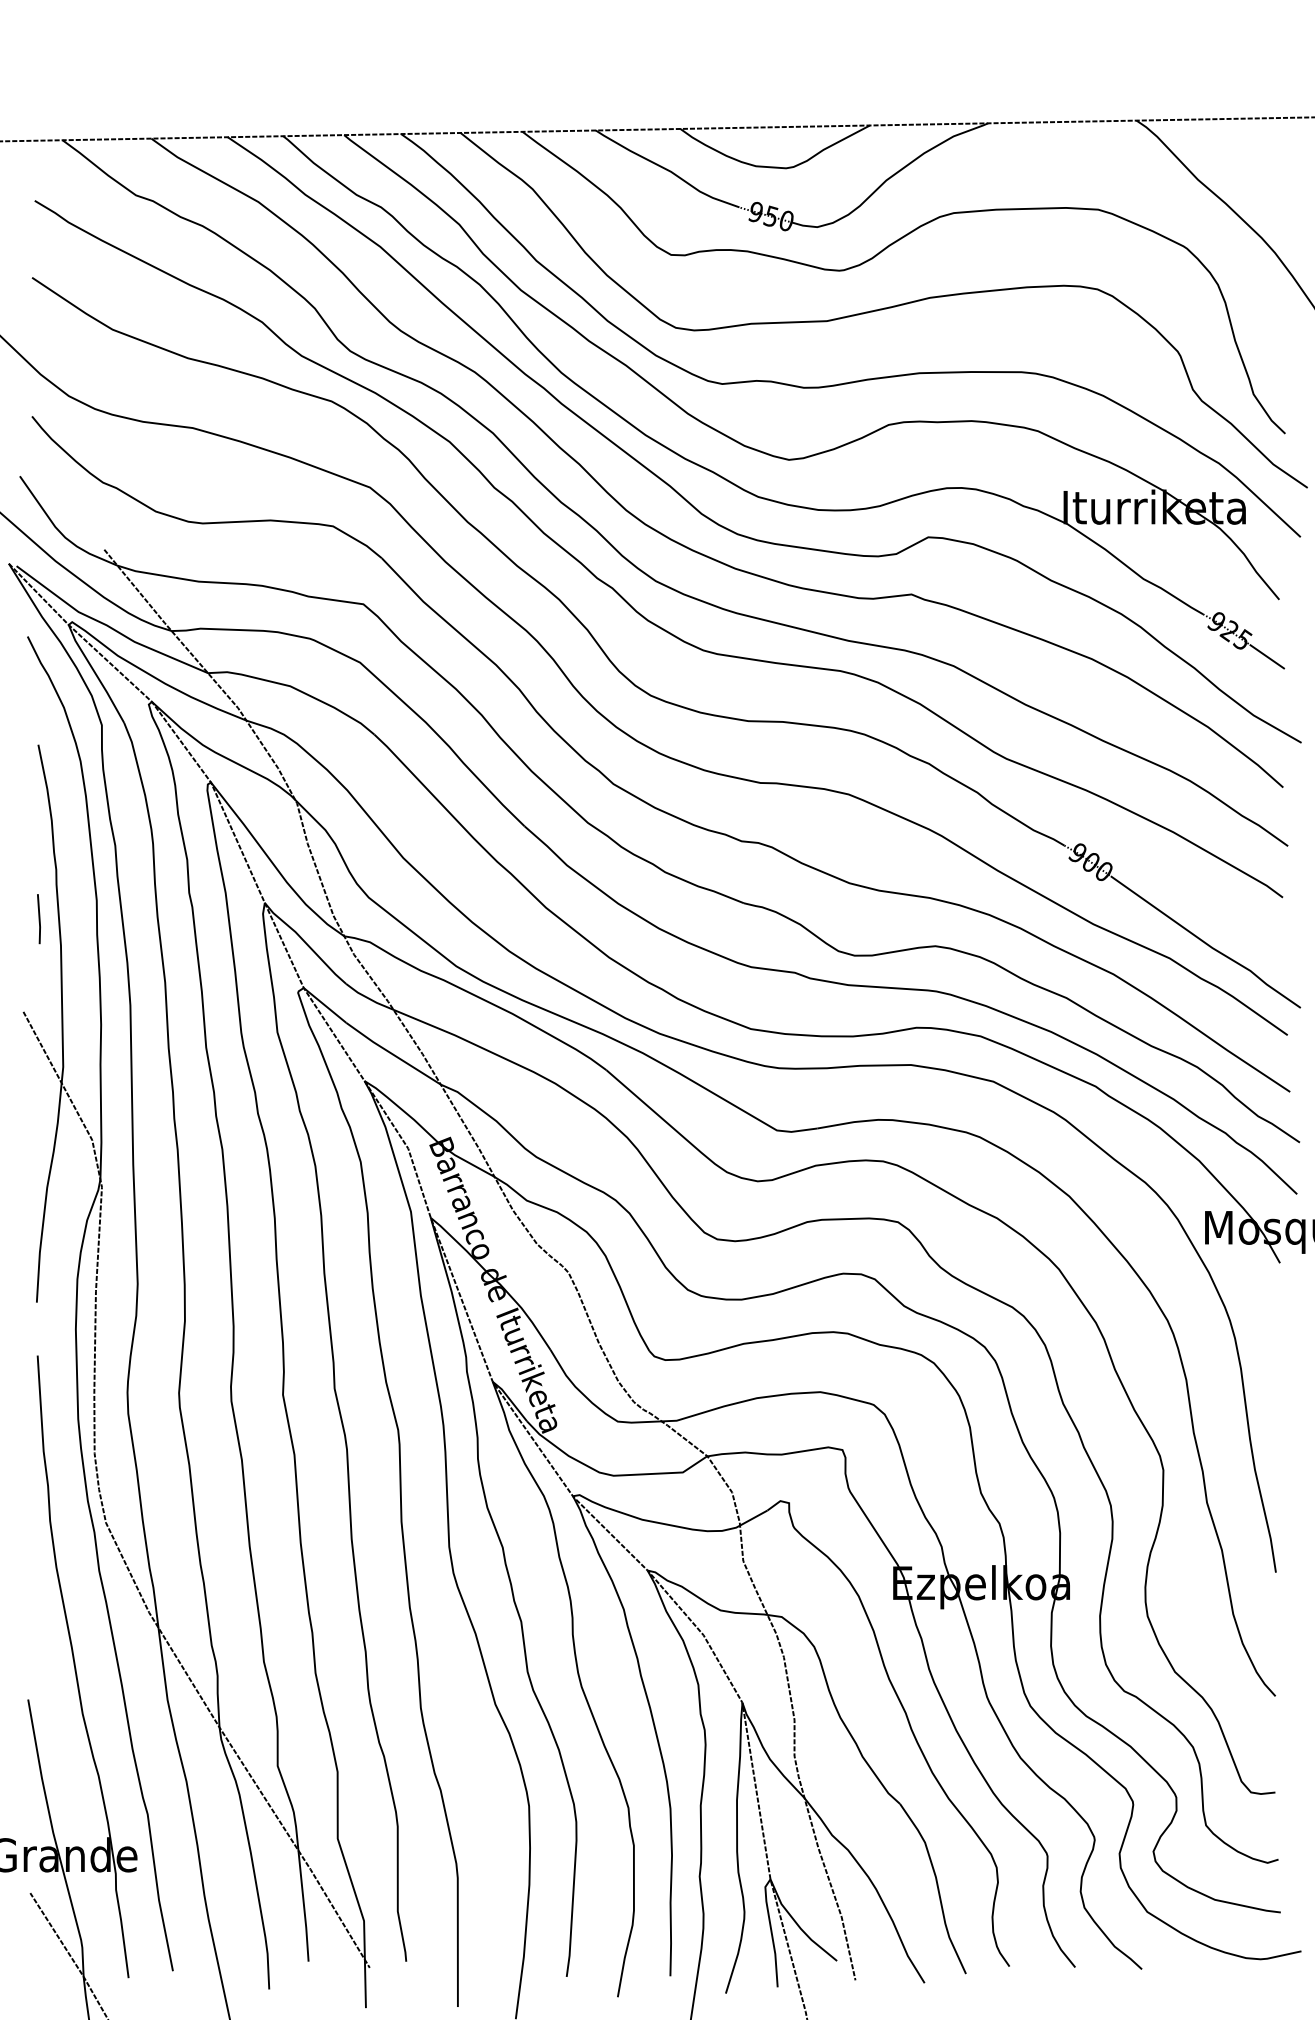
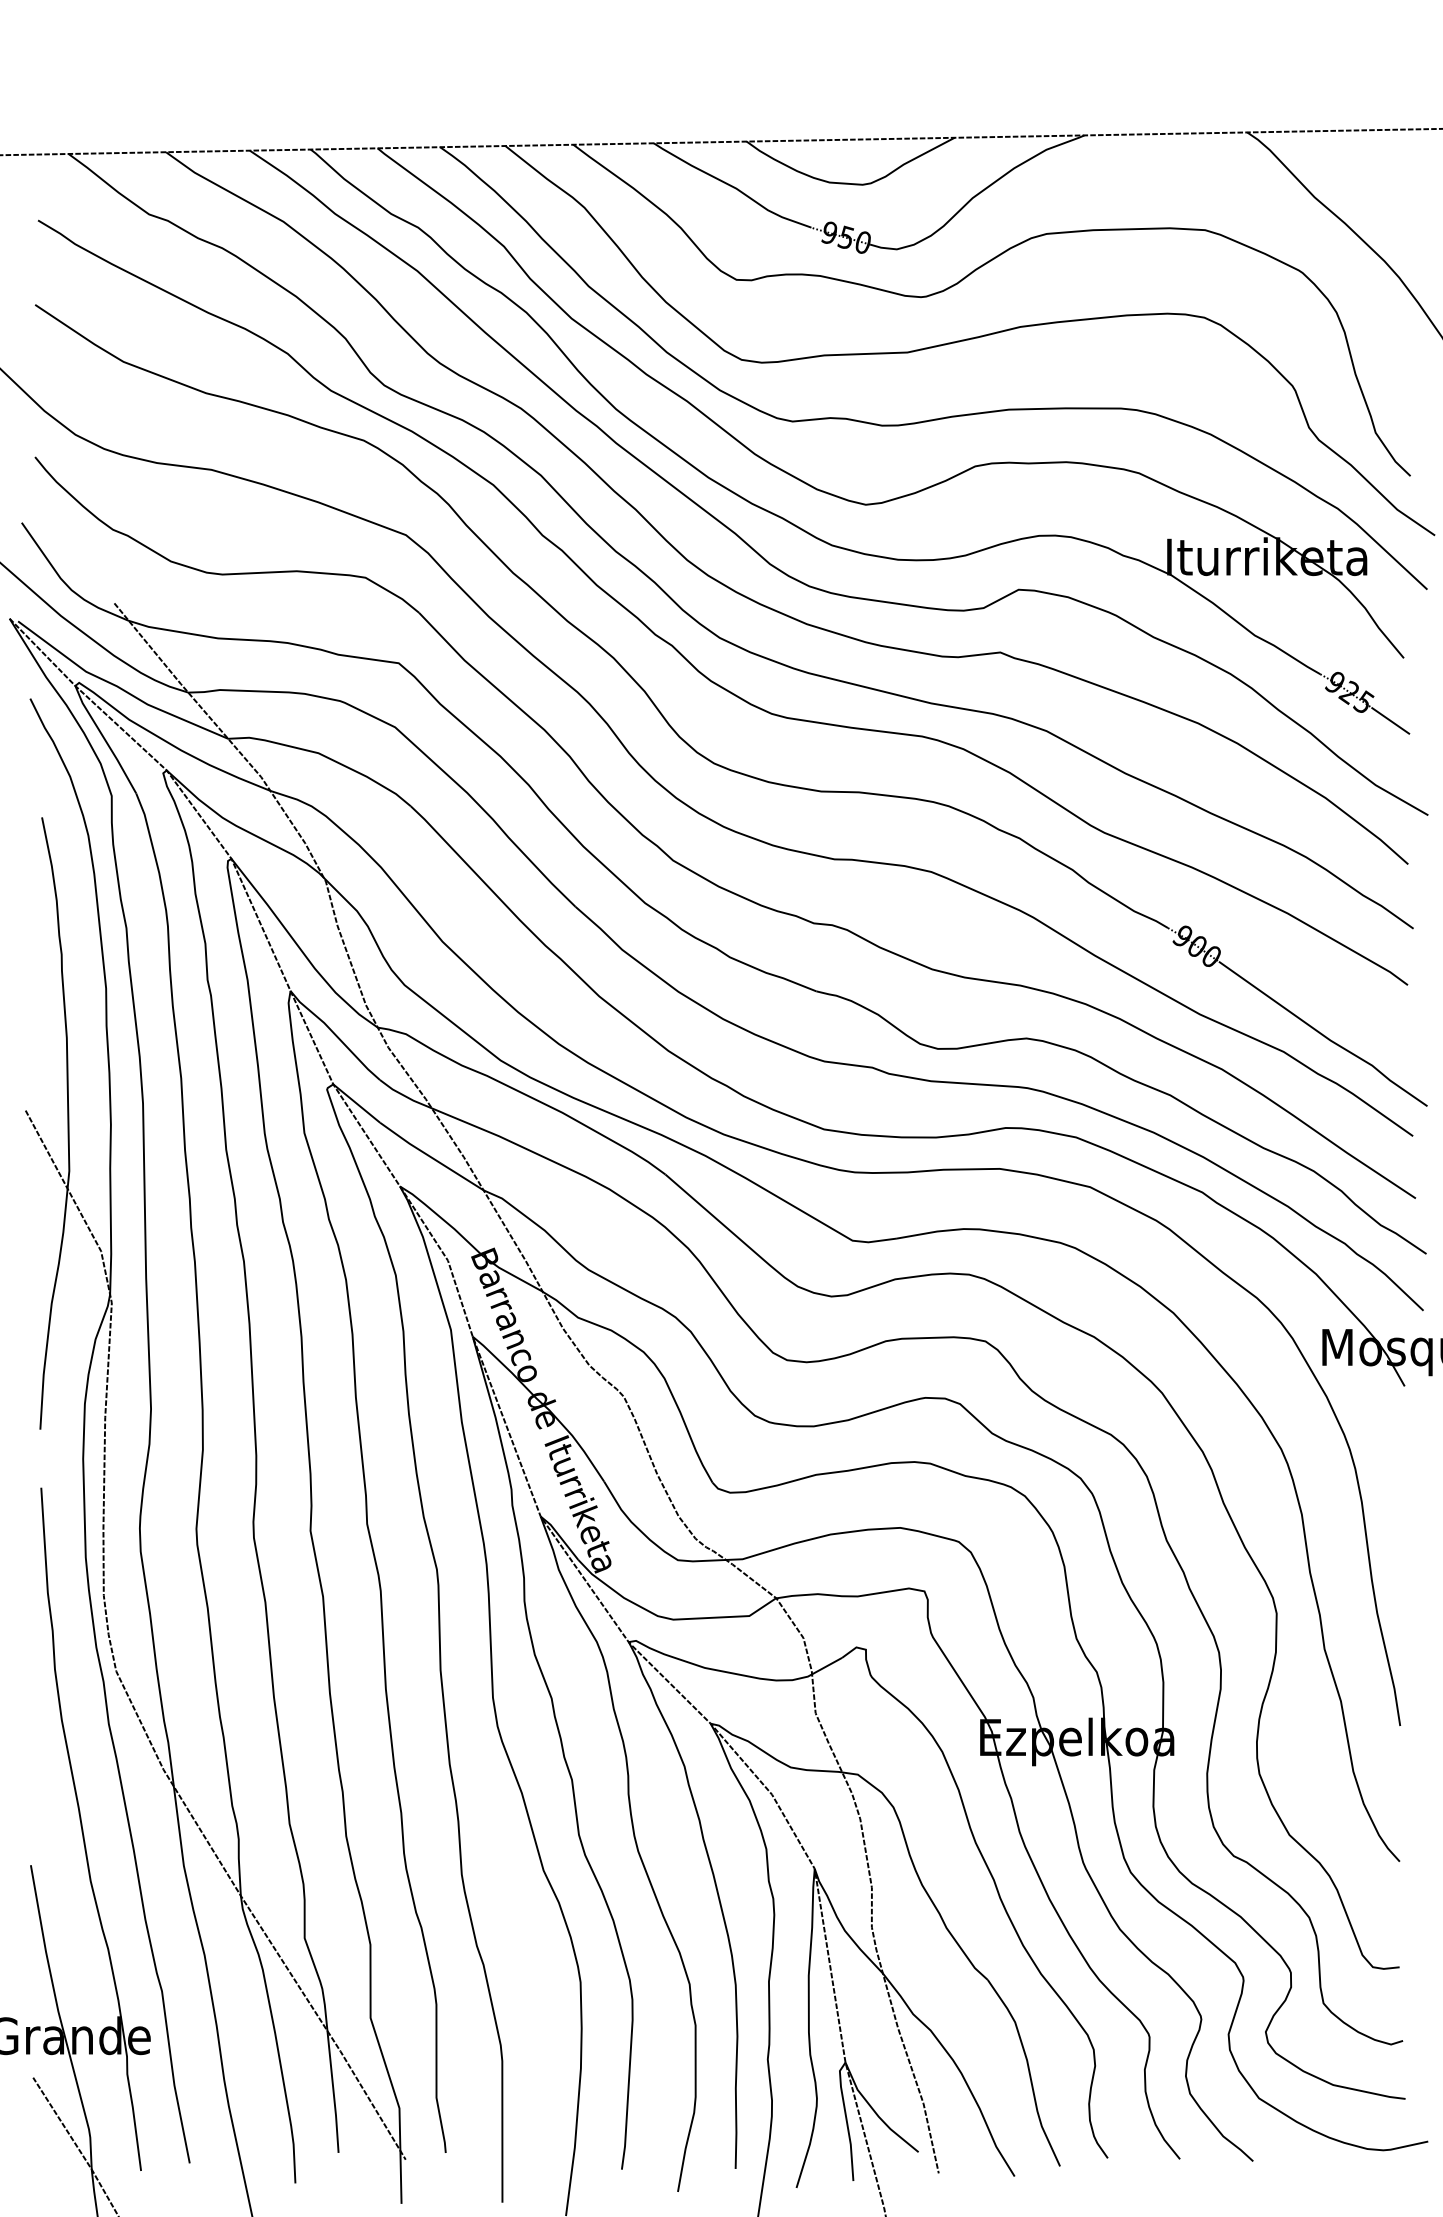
line: (38, 918) -> (42, 1008), removed

